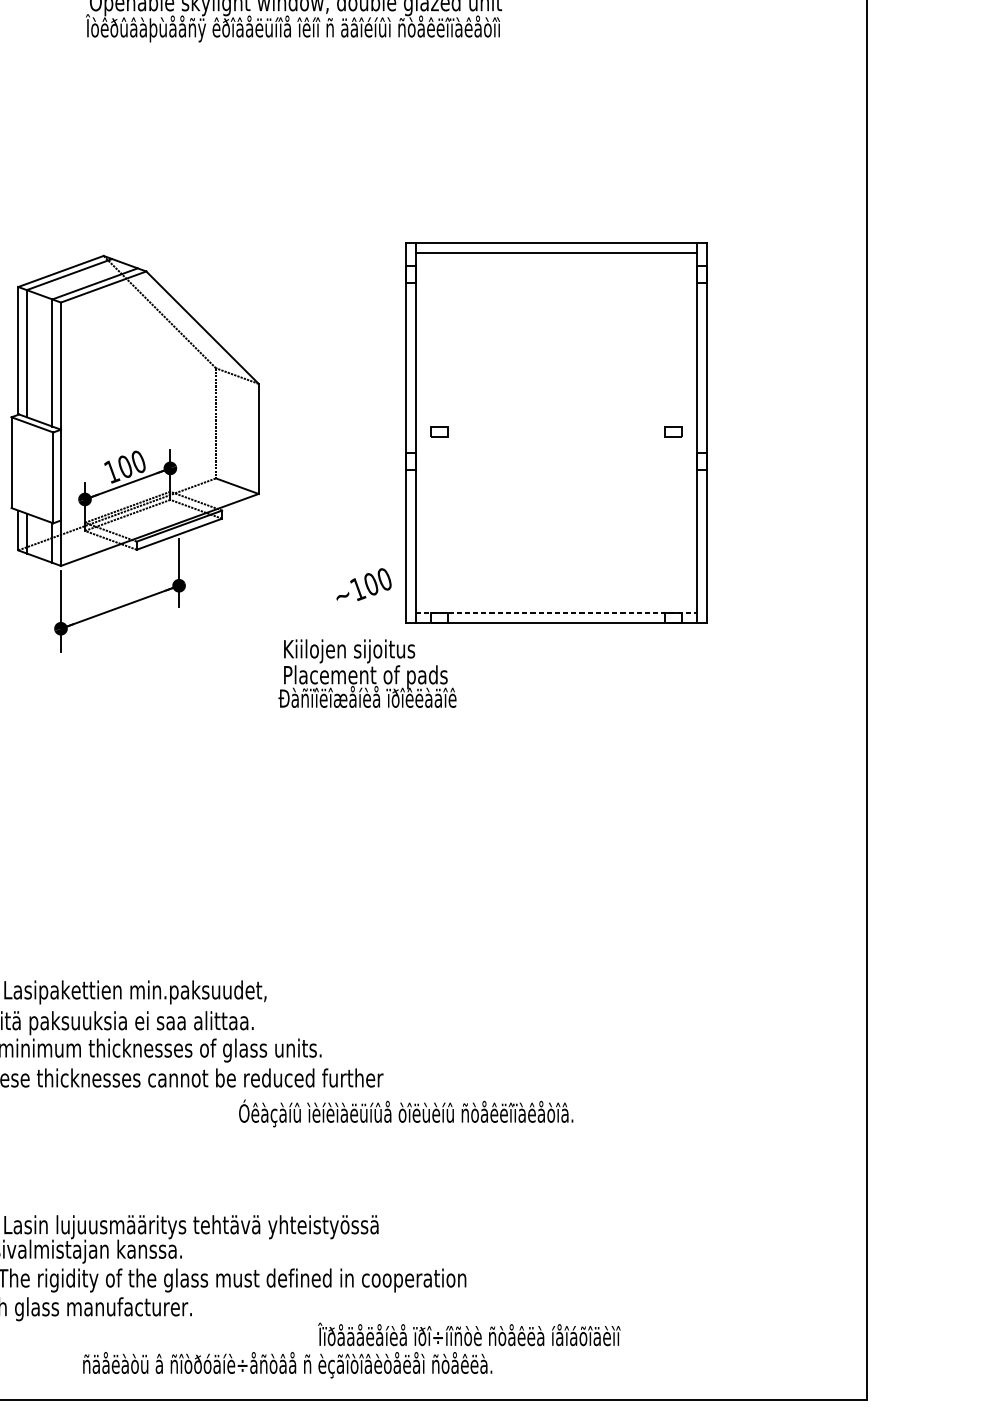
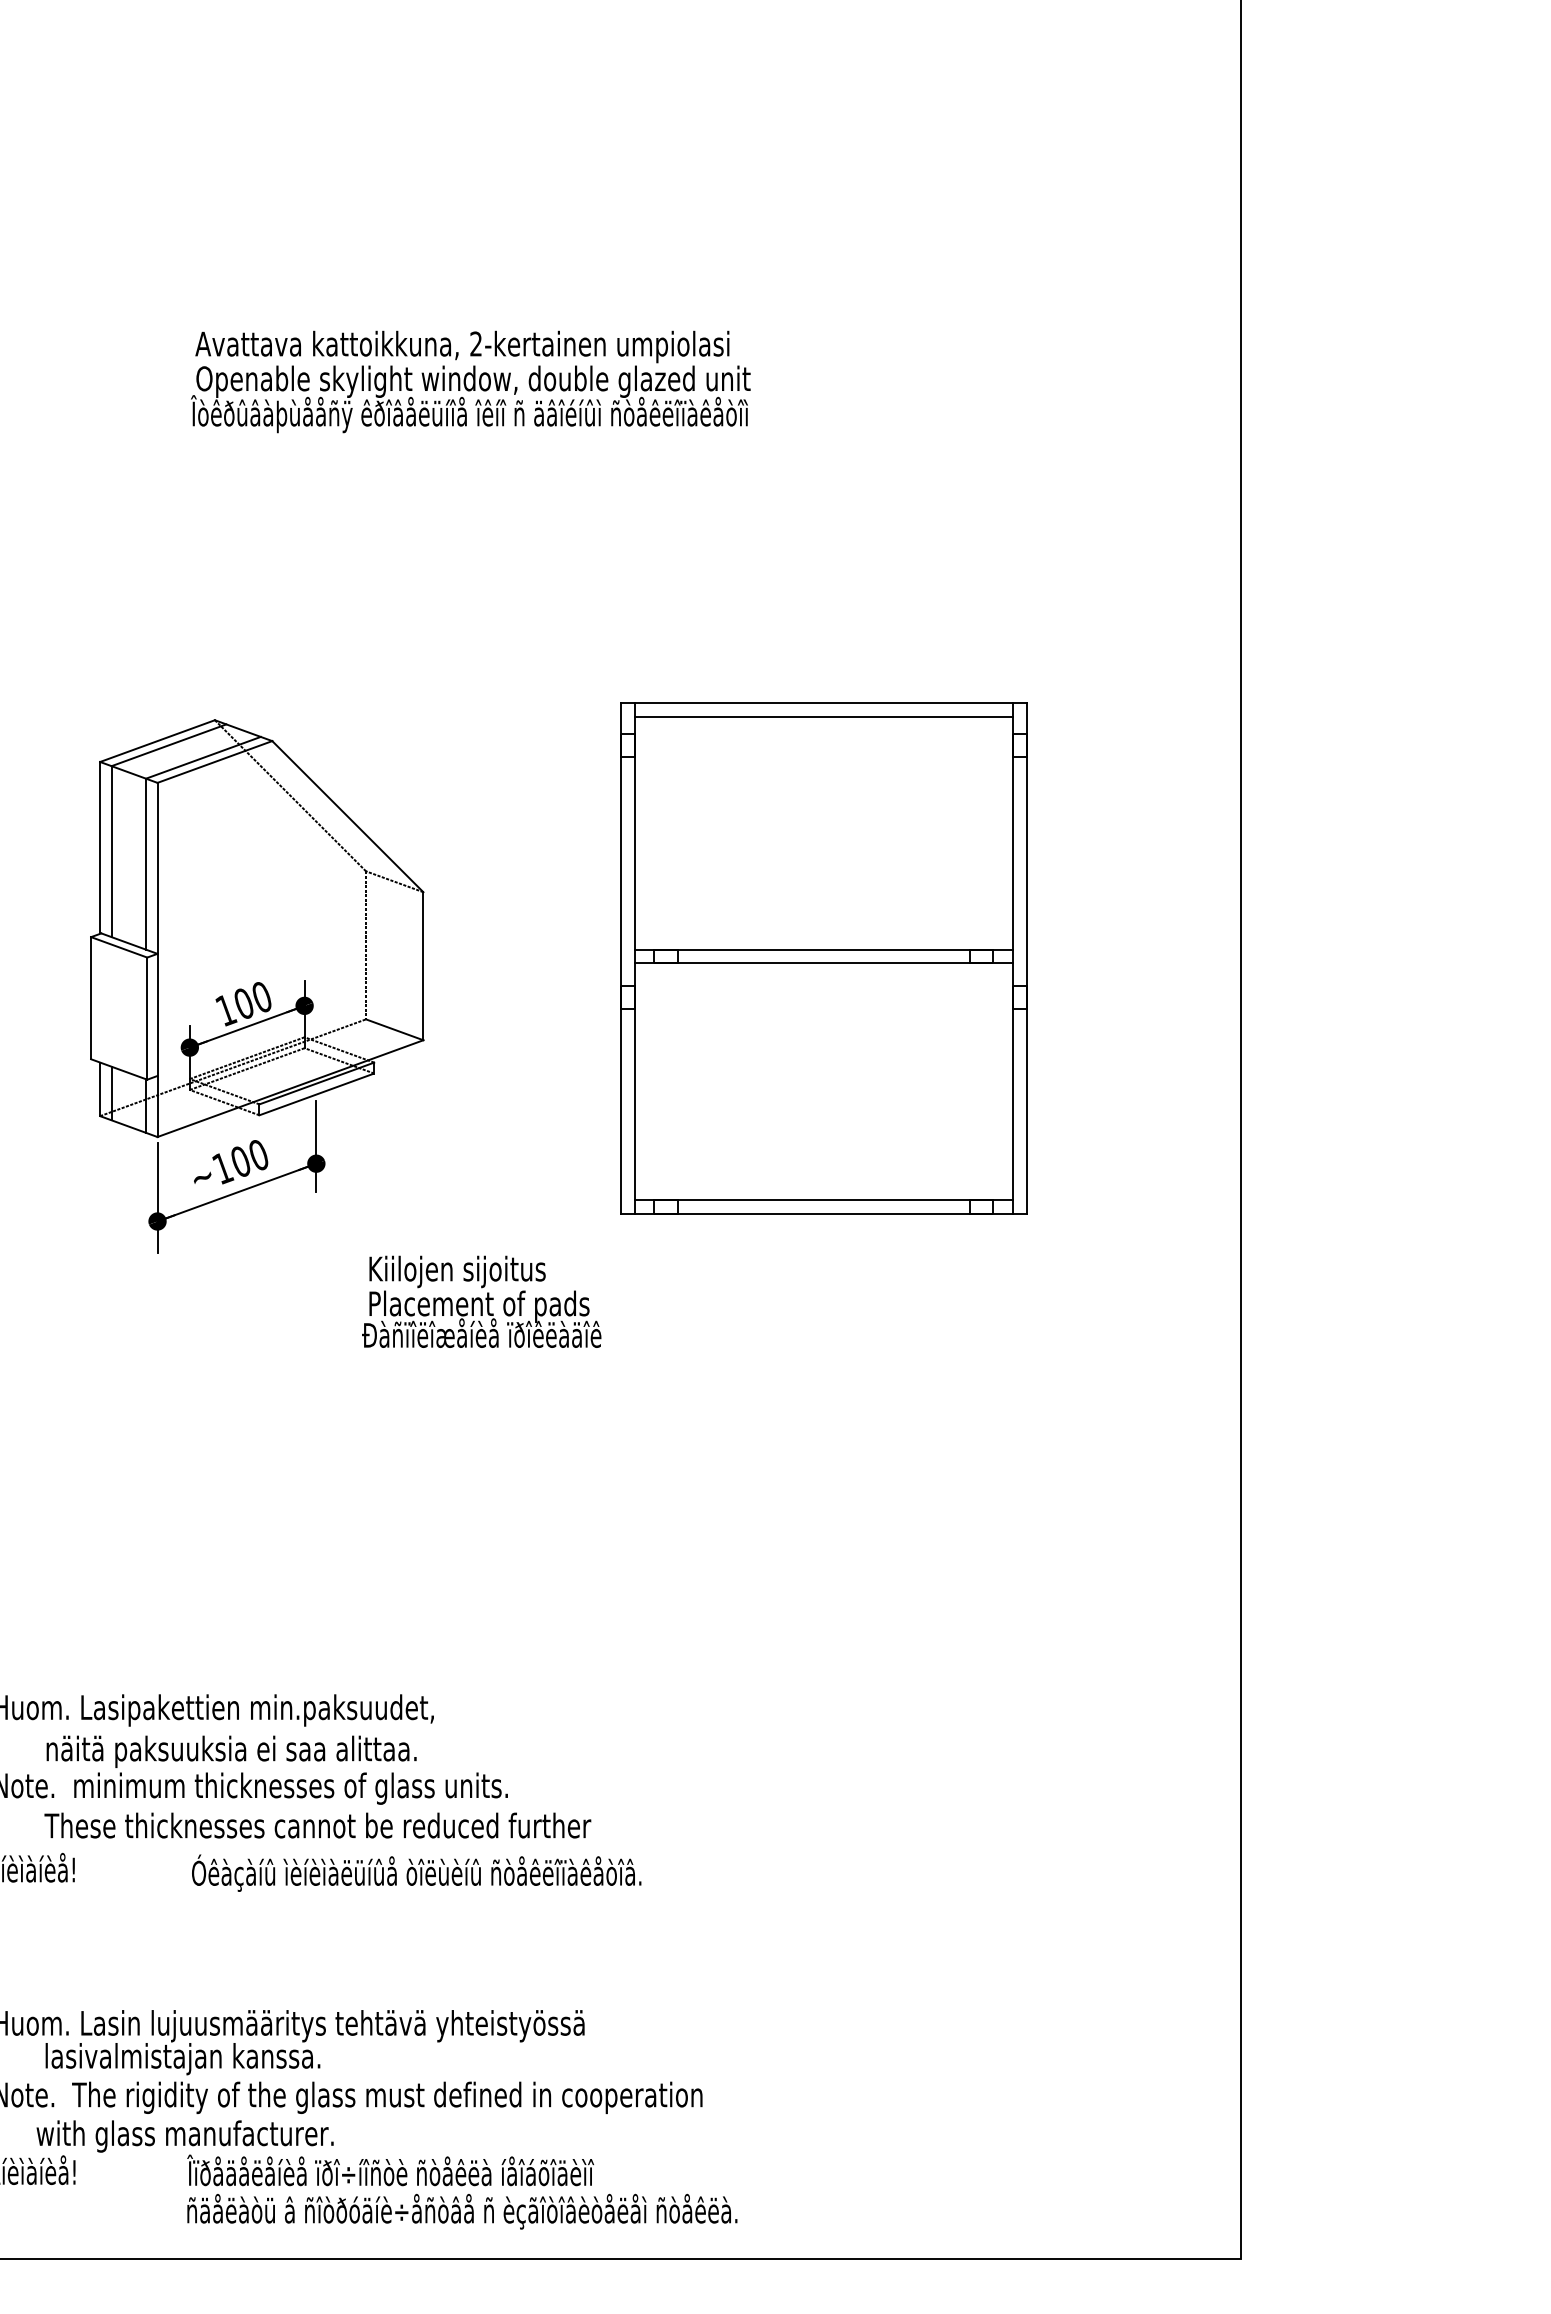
line: (556, 426) -> (823, 949), added
line: (556, 436) -> (823, 963), added
text: (364, 584) -> (231, 1162), moved
line: (557, 613) -> (824, 1200), dashed -> solid
text: (367, 673) -> (481, 1301), moved
text: (406, 1112) -> (416, 1872), moved
text: (469, 1334) -> (390, 2170), moved

